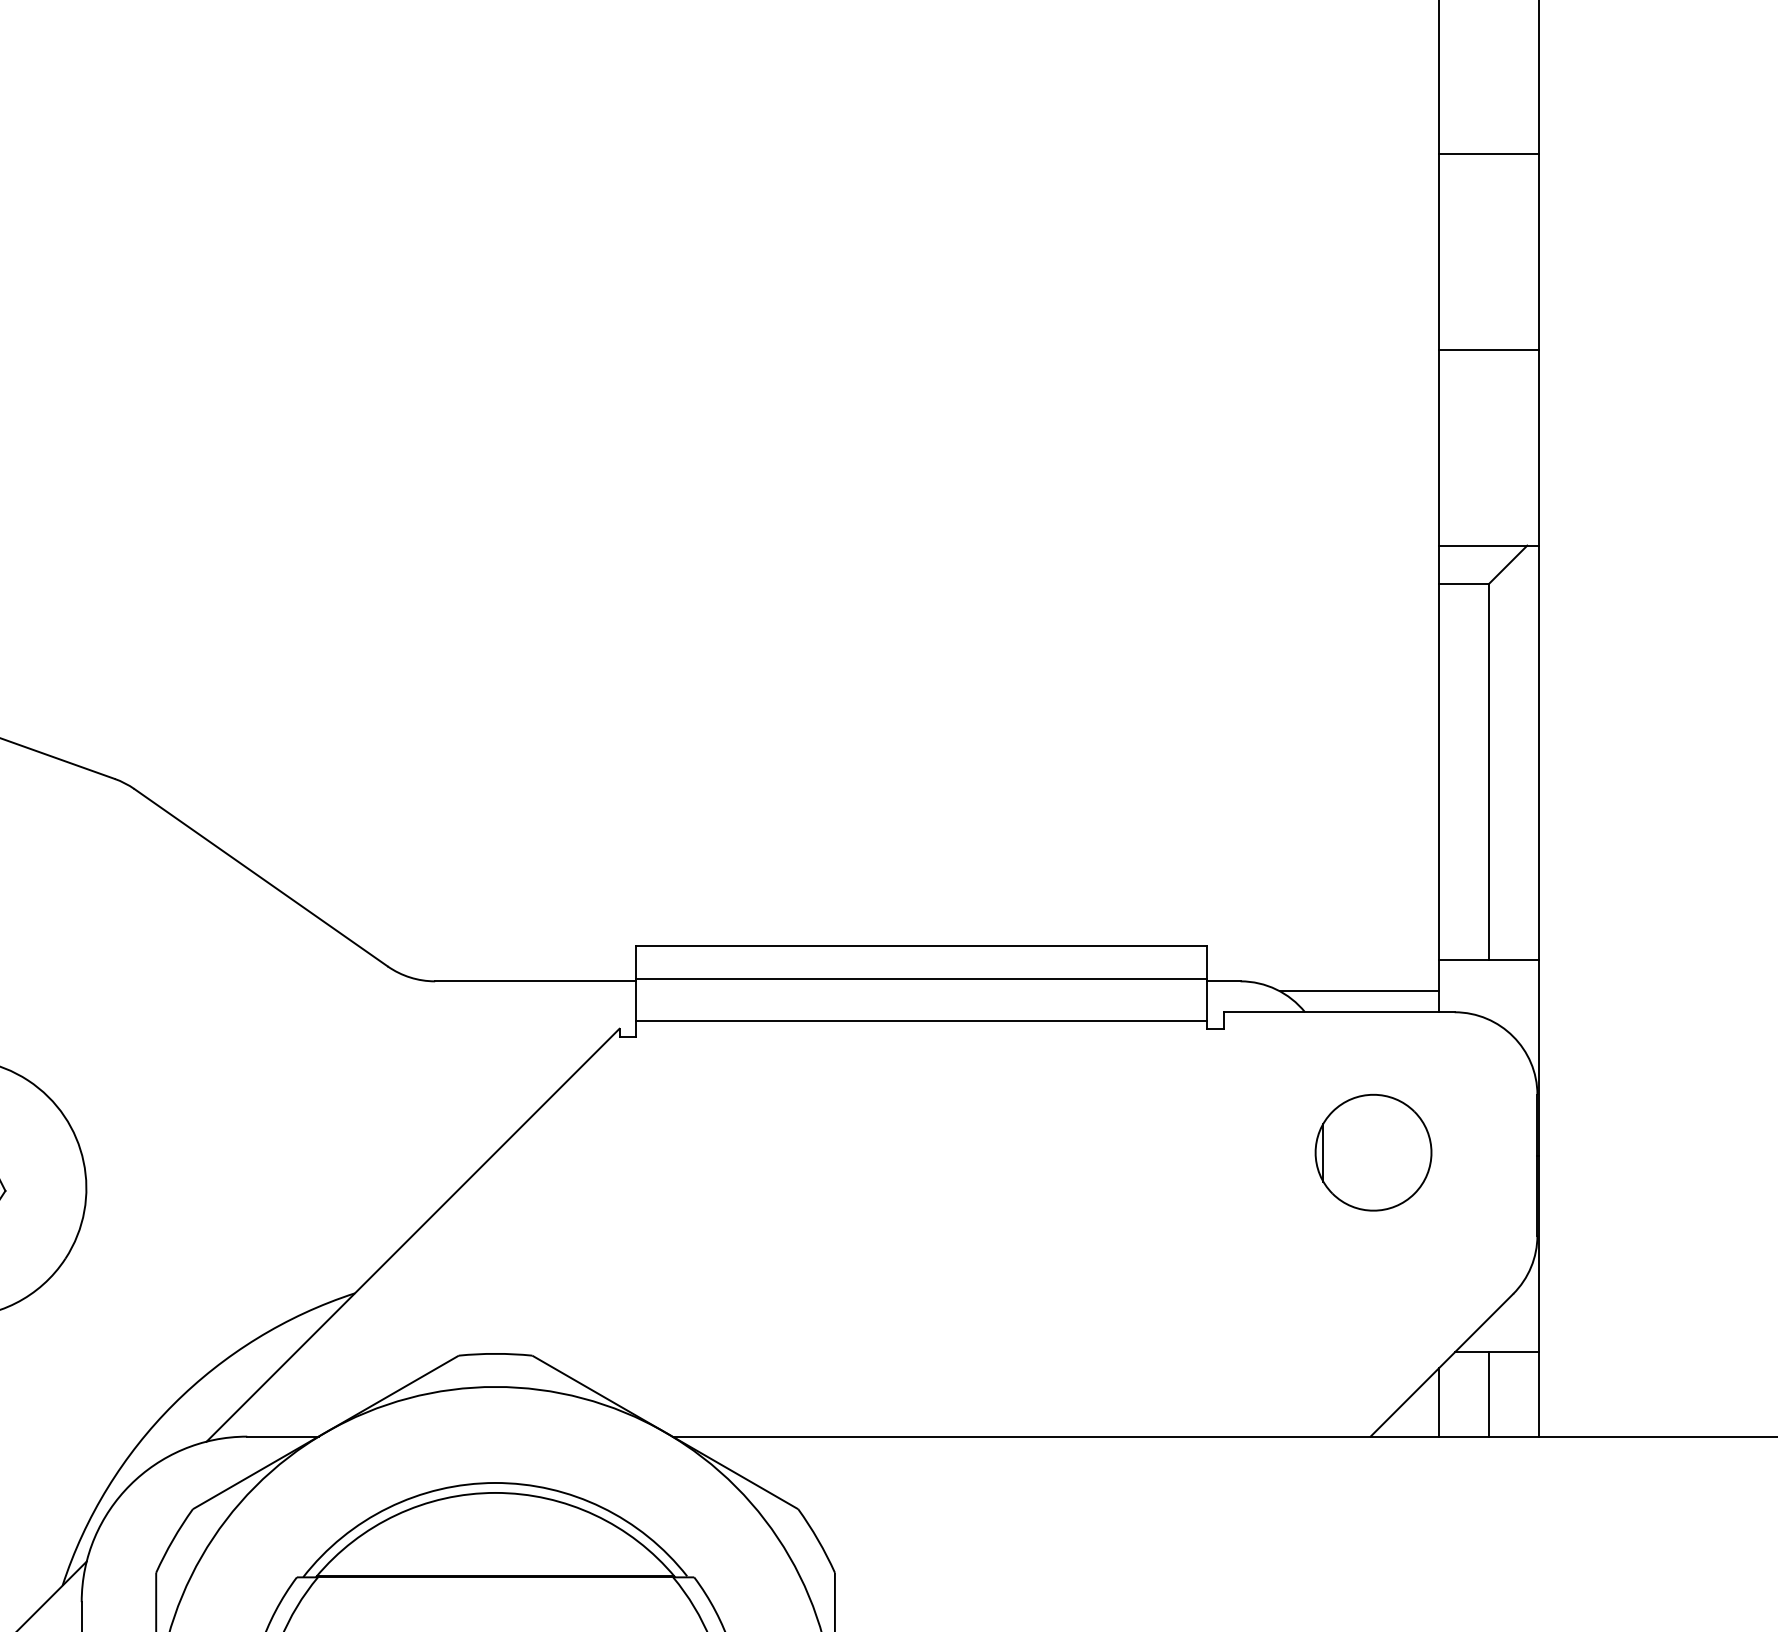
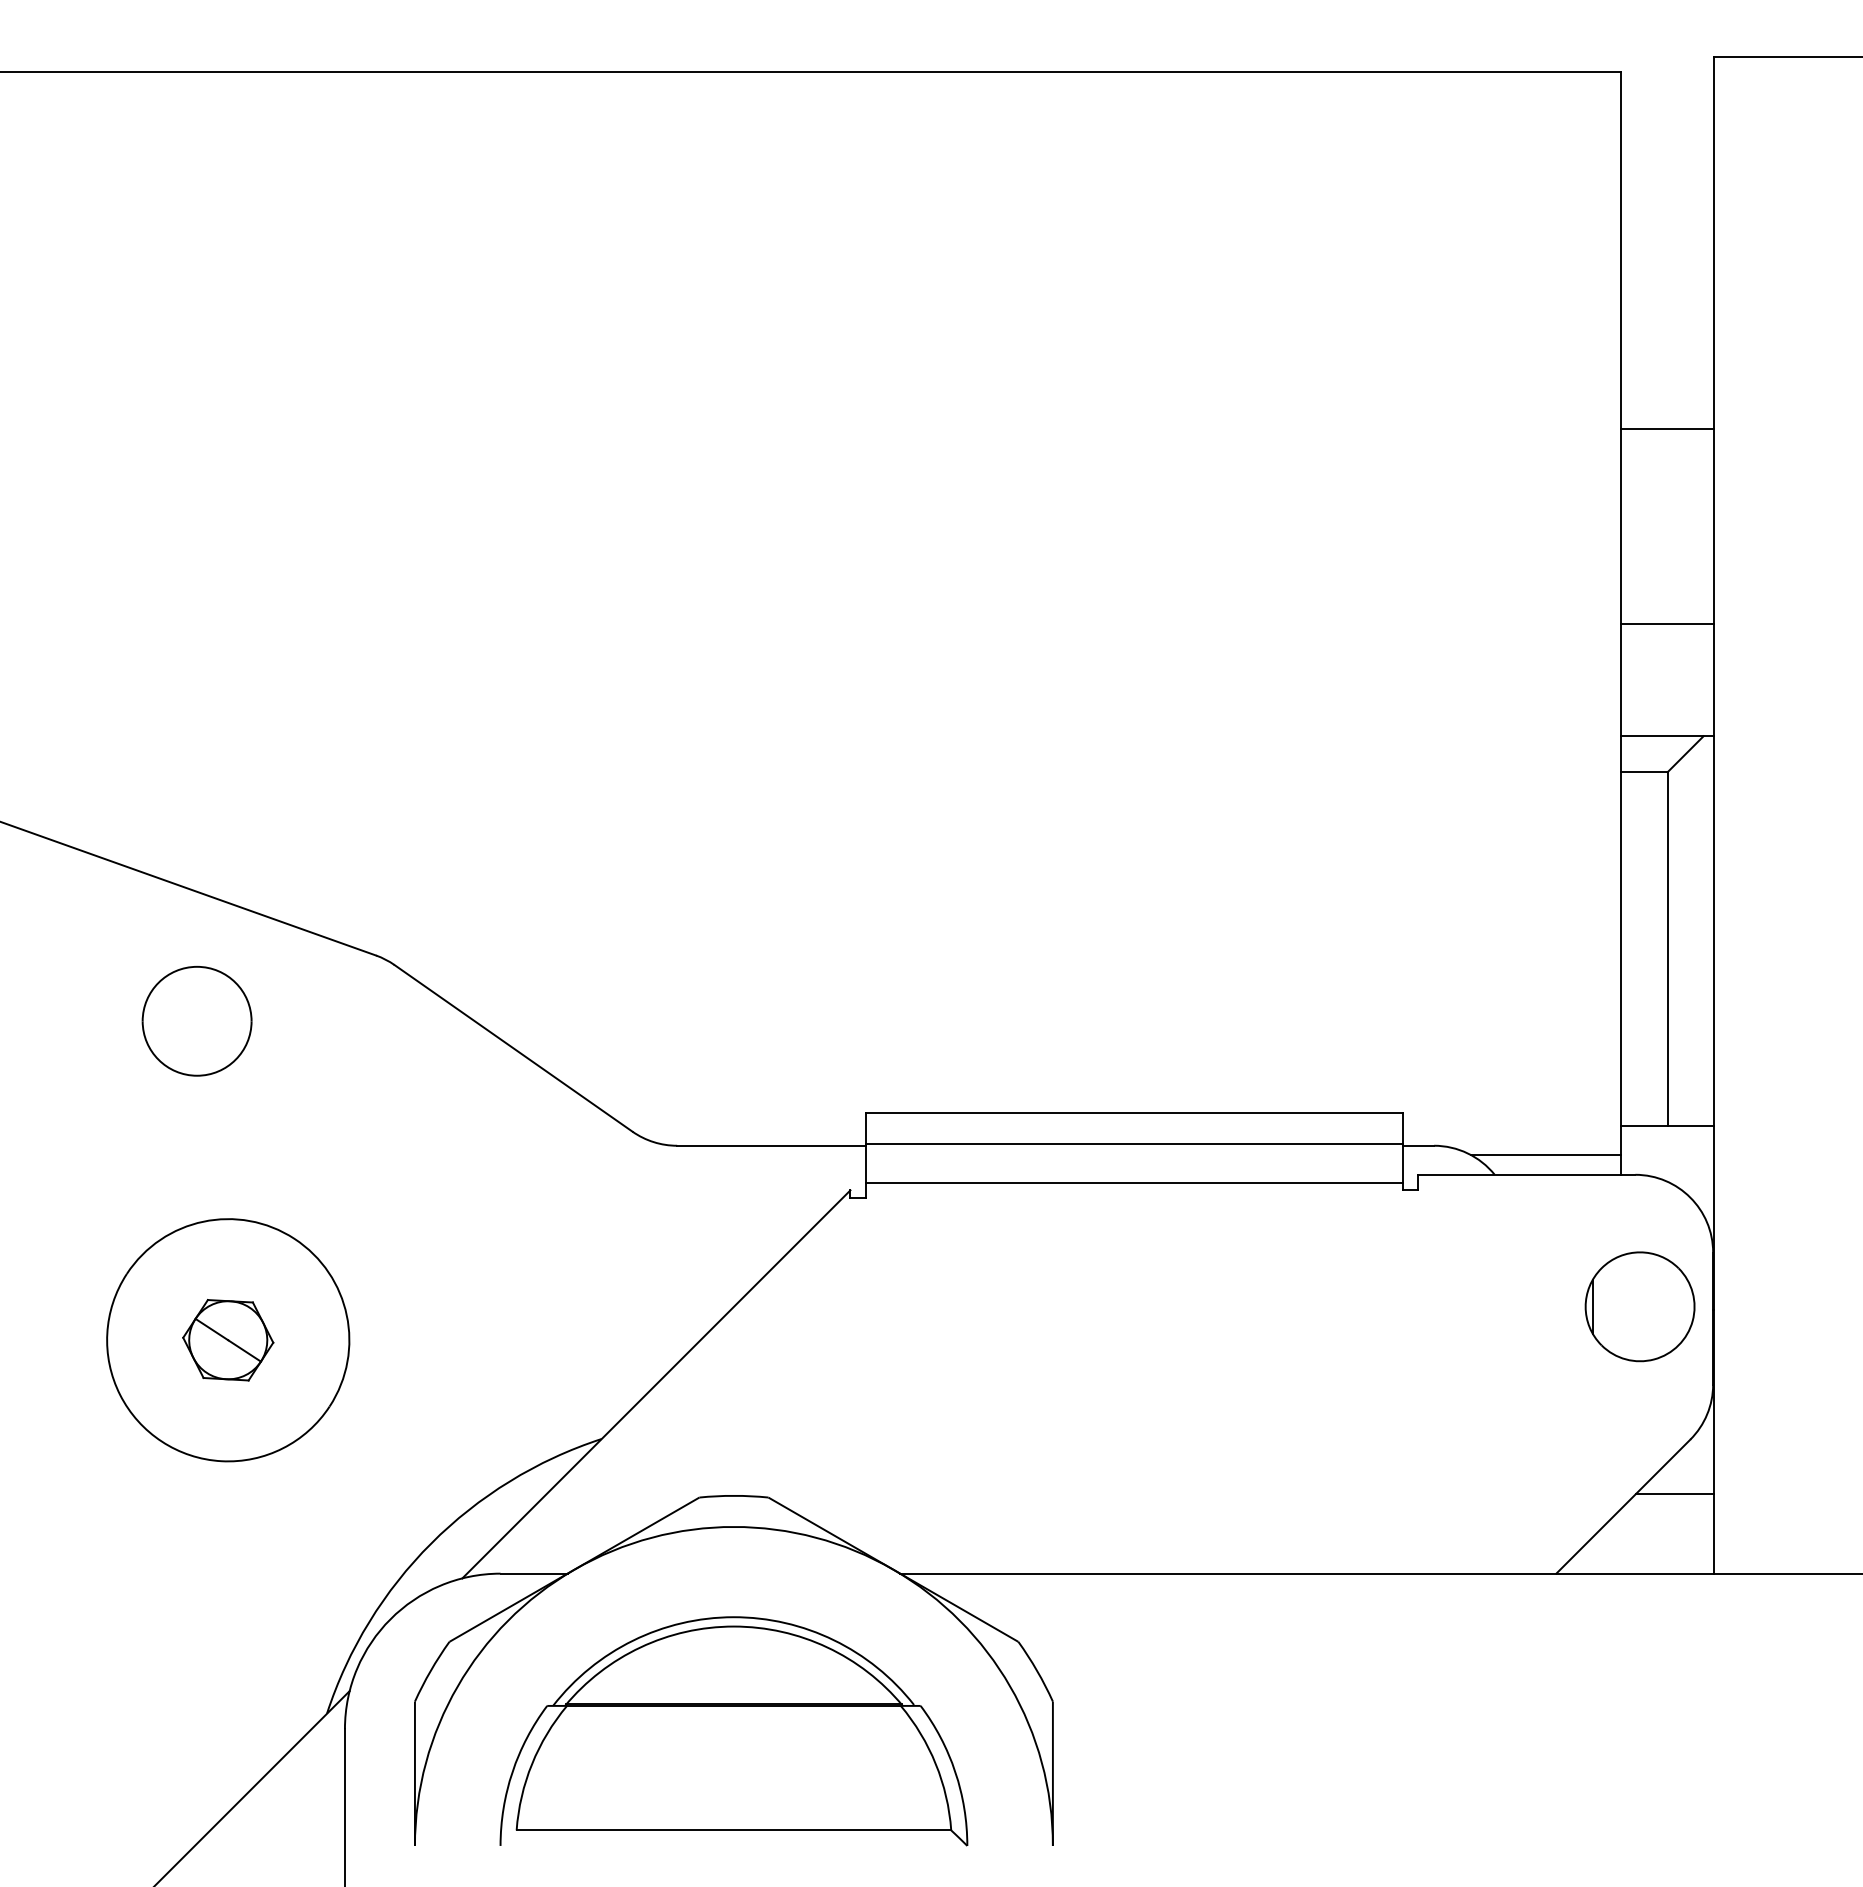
line: (1488, 154) -> (1667, 429), moved
line: (1488, 350) -> (1667, 624), moved
part: (1372, 1152) -> (1639, 1306), moved
line: (1488, 1393) -> (1667, 1533), removed
line: (1438, 1402) -> (1620, 1541), removed

